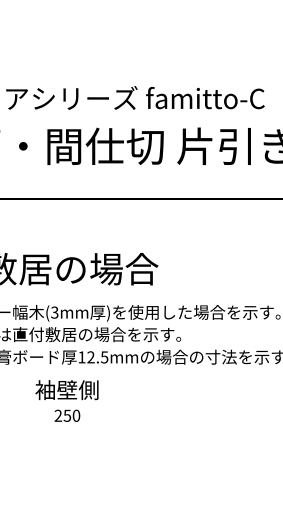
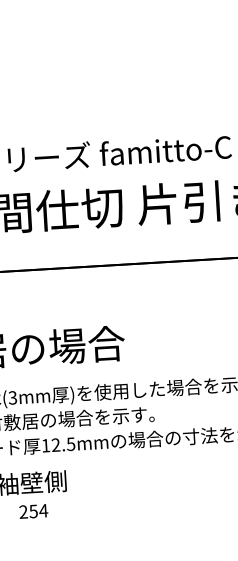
text: (76, 415) -> (43, 510), 250 -> 254

